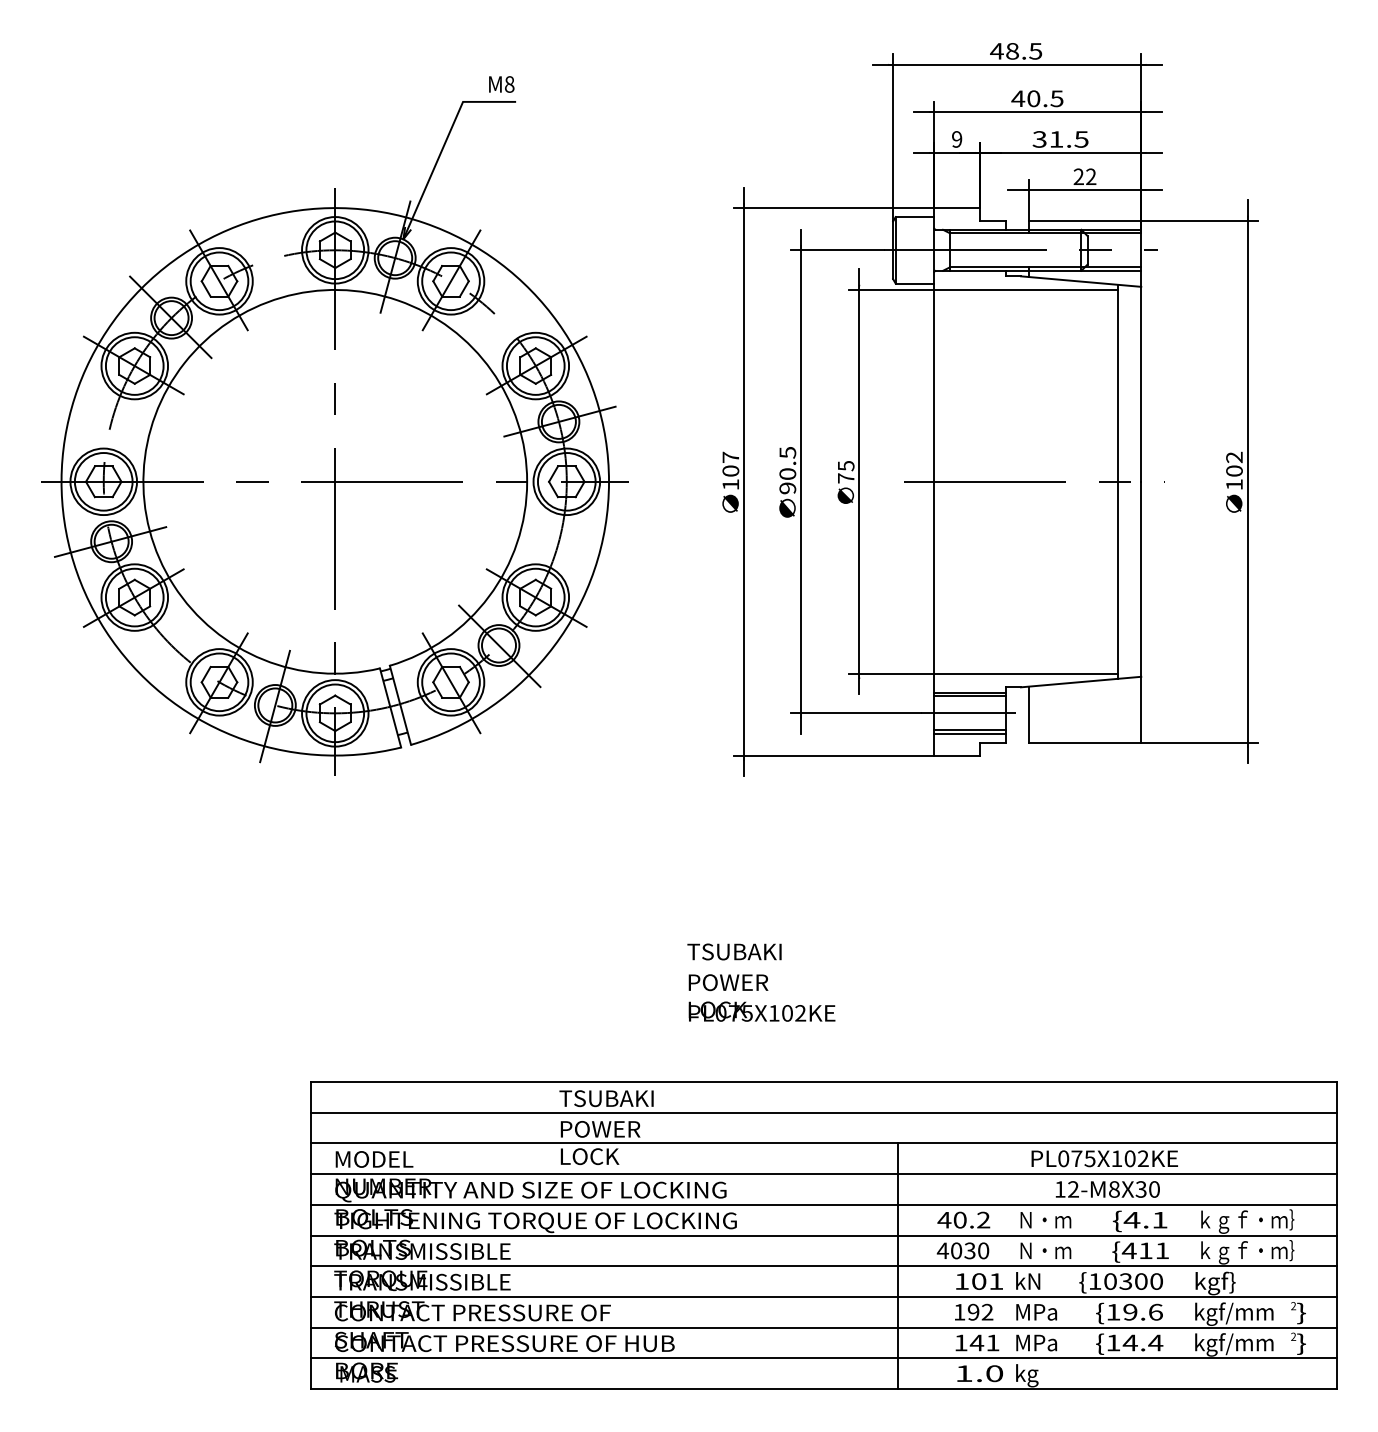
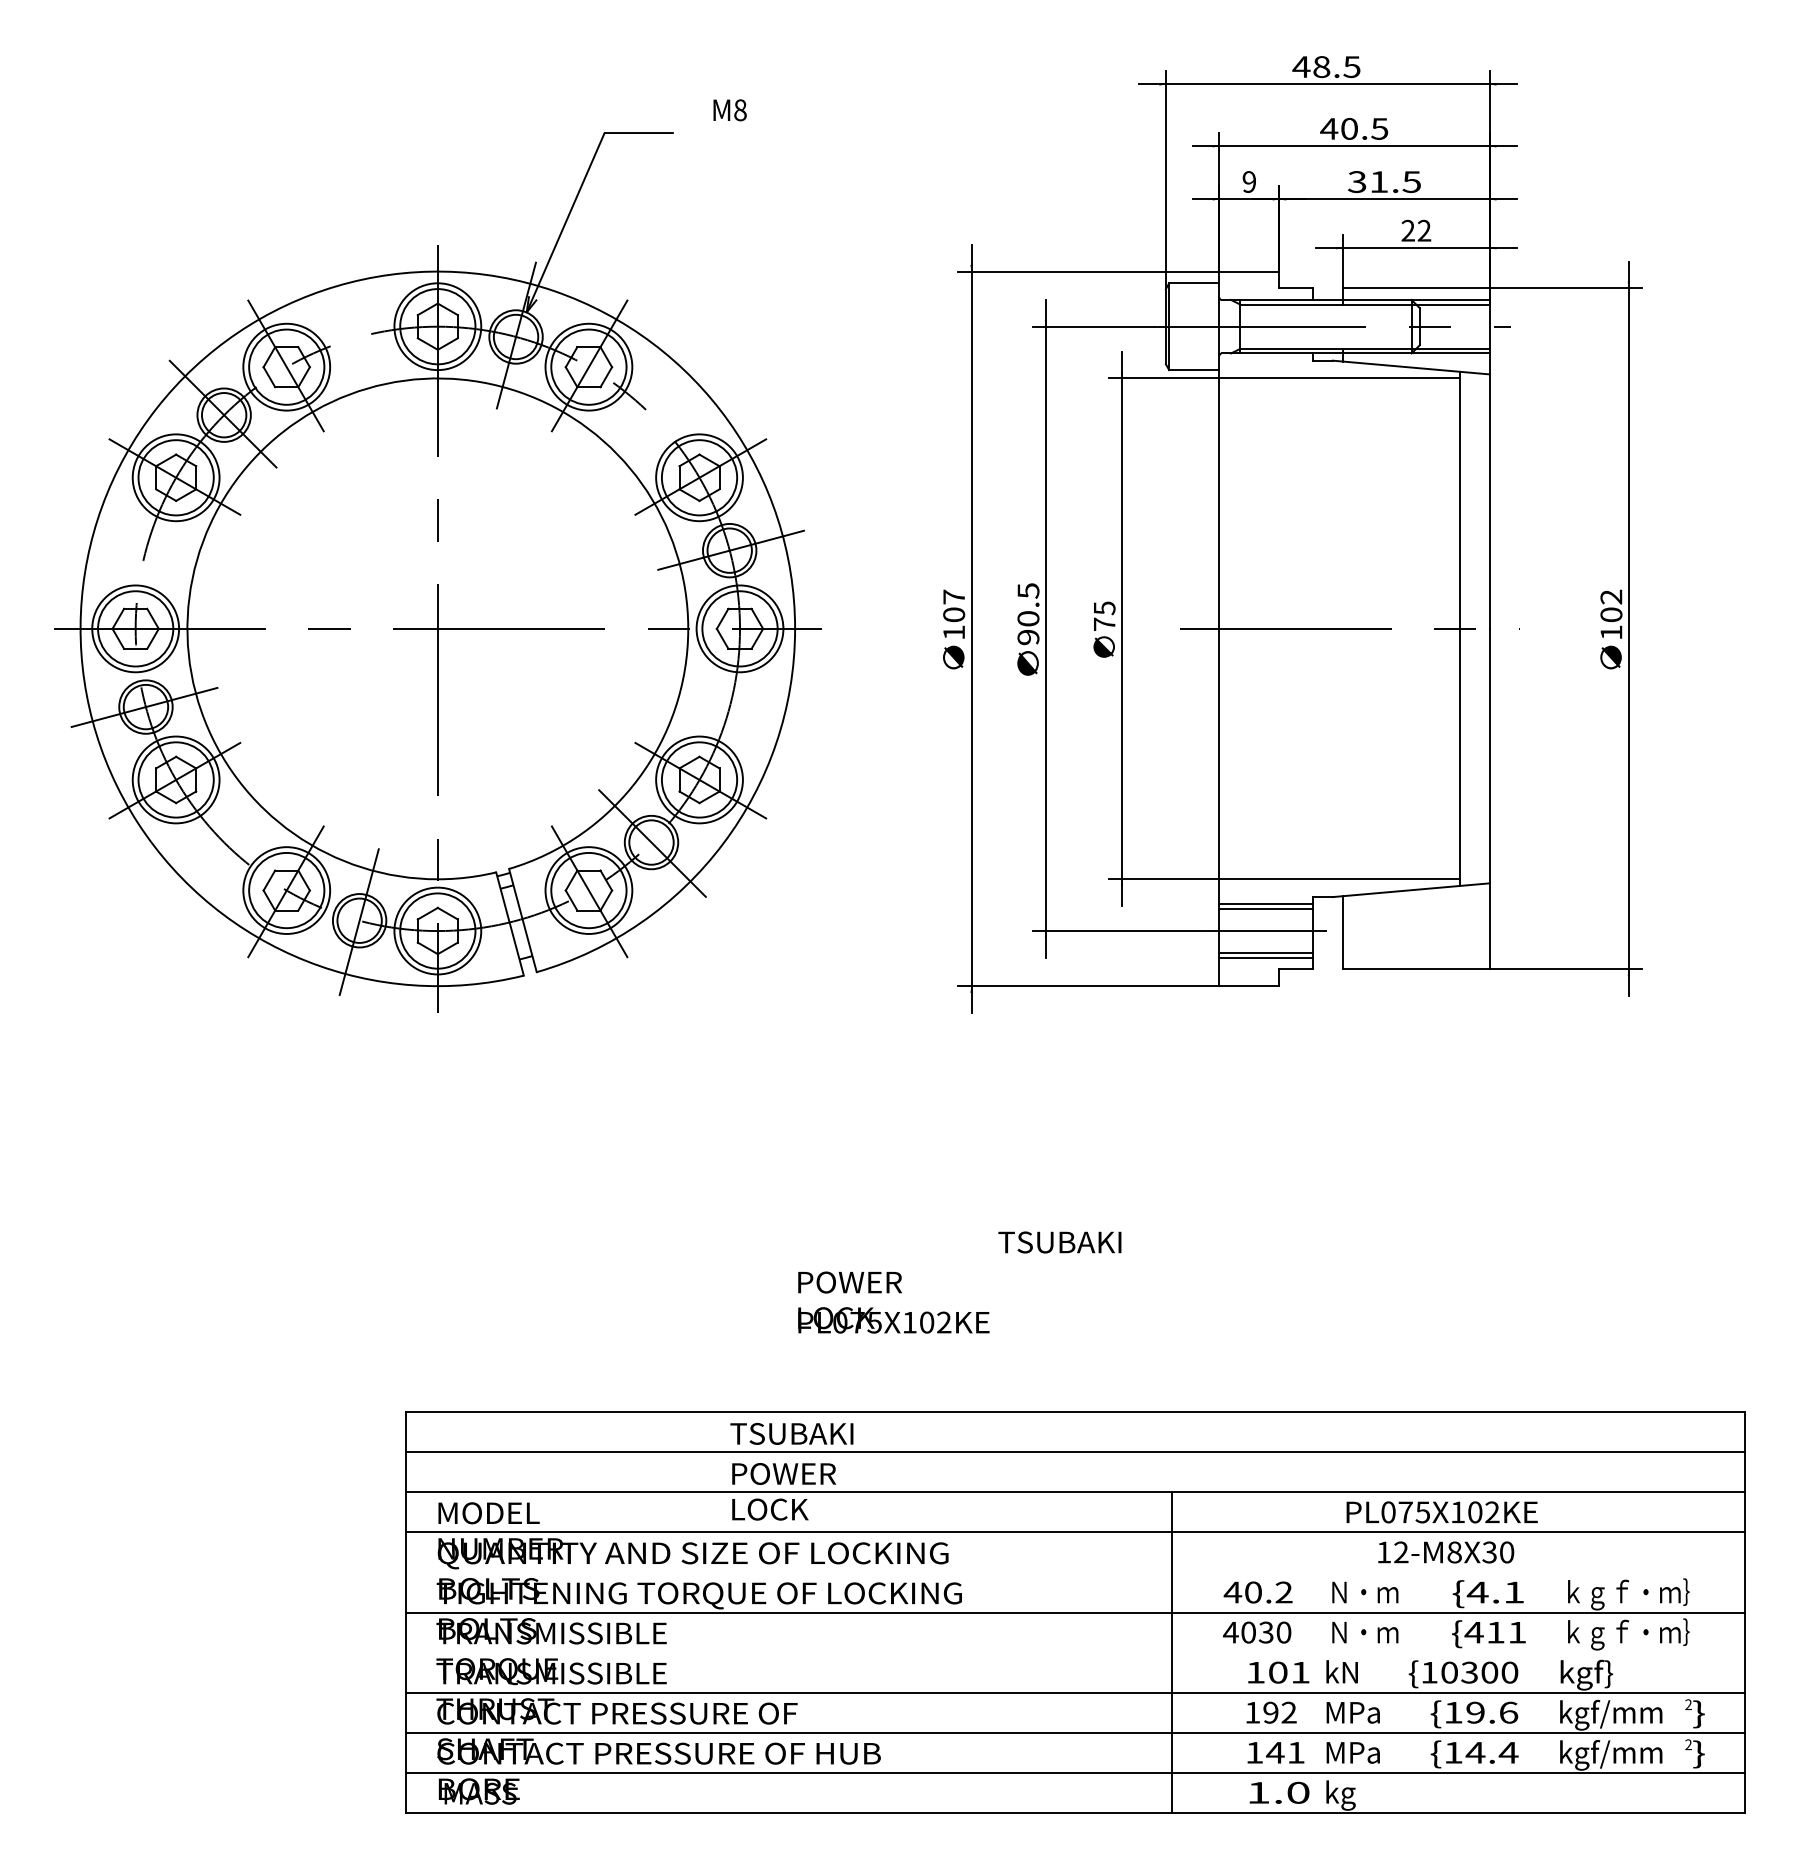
text: (501, 84) -> (729, 110), moved
text: (734, 951) -> (1059, 1242), moved
text: (761, 997) -> (893, 1302), moved
line: (823, 1204) -> (1075, 1572), removed
line: (823, 1266) -> (1075, 1652), removed

